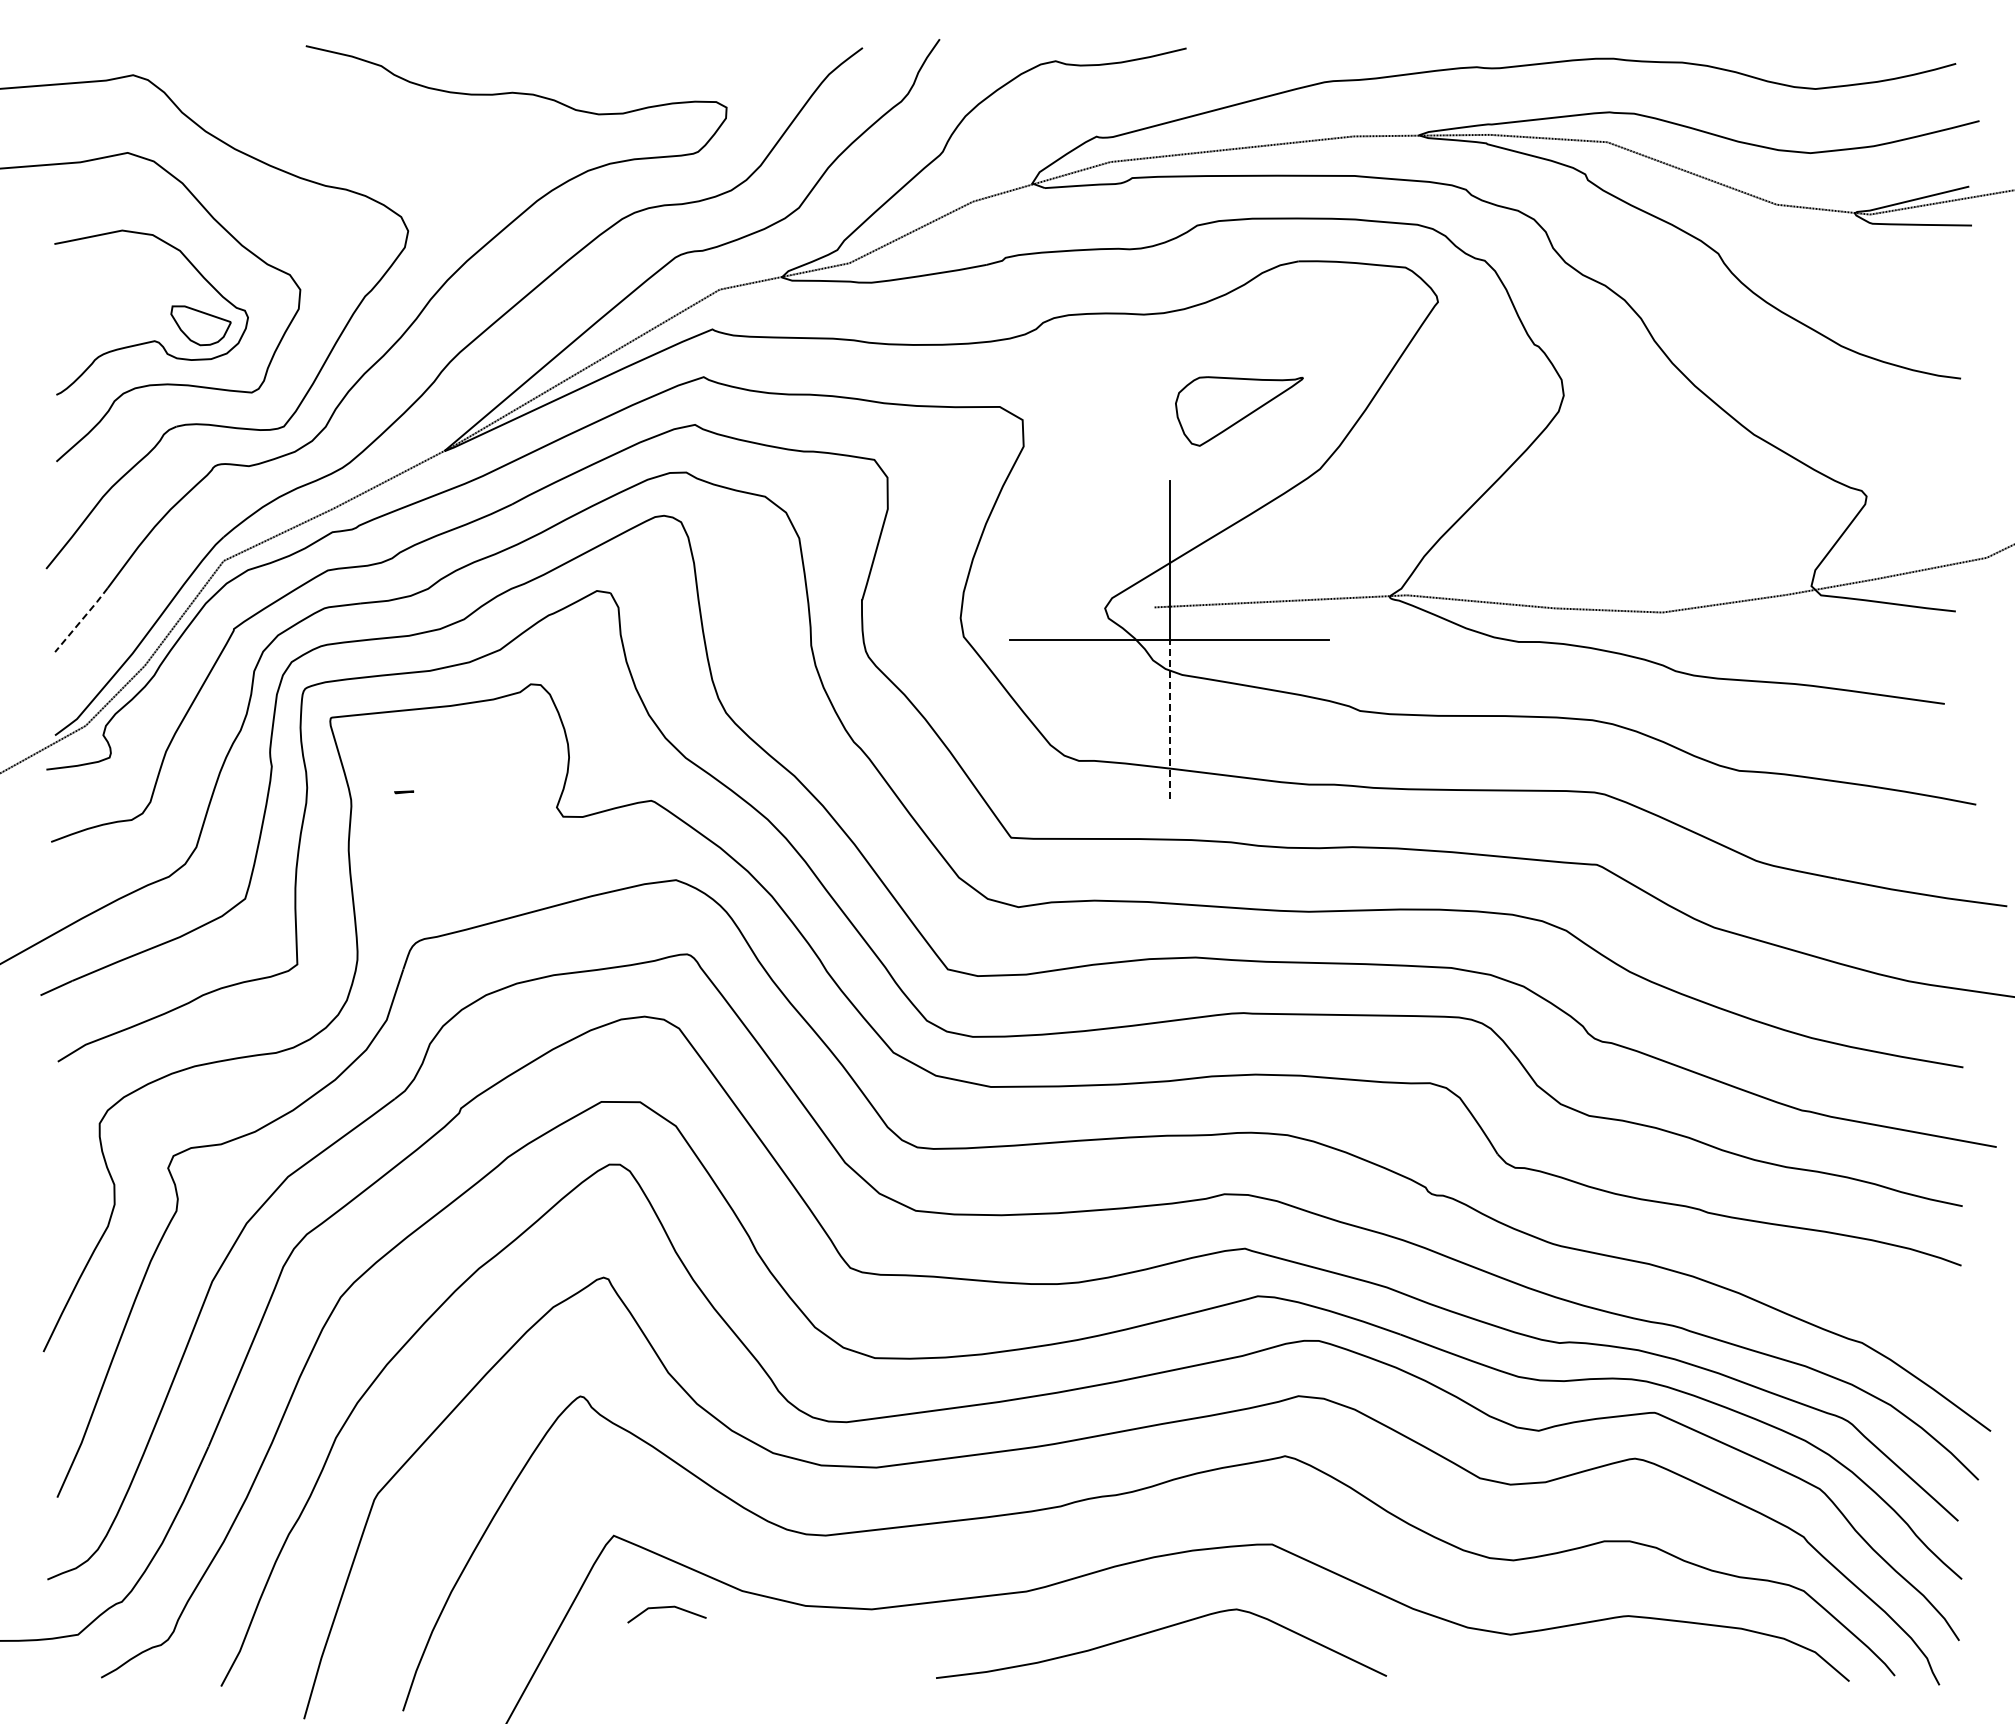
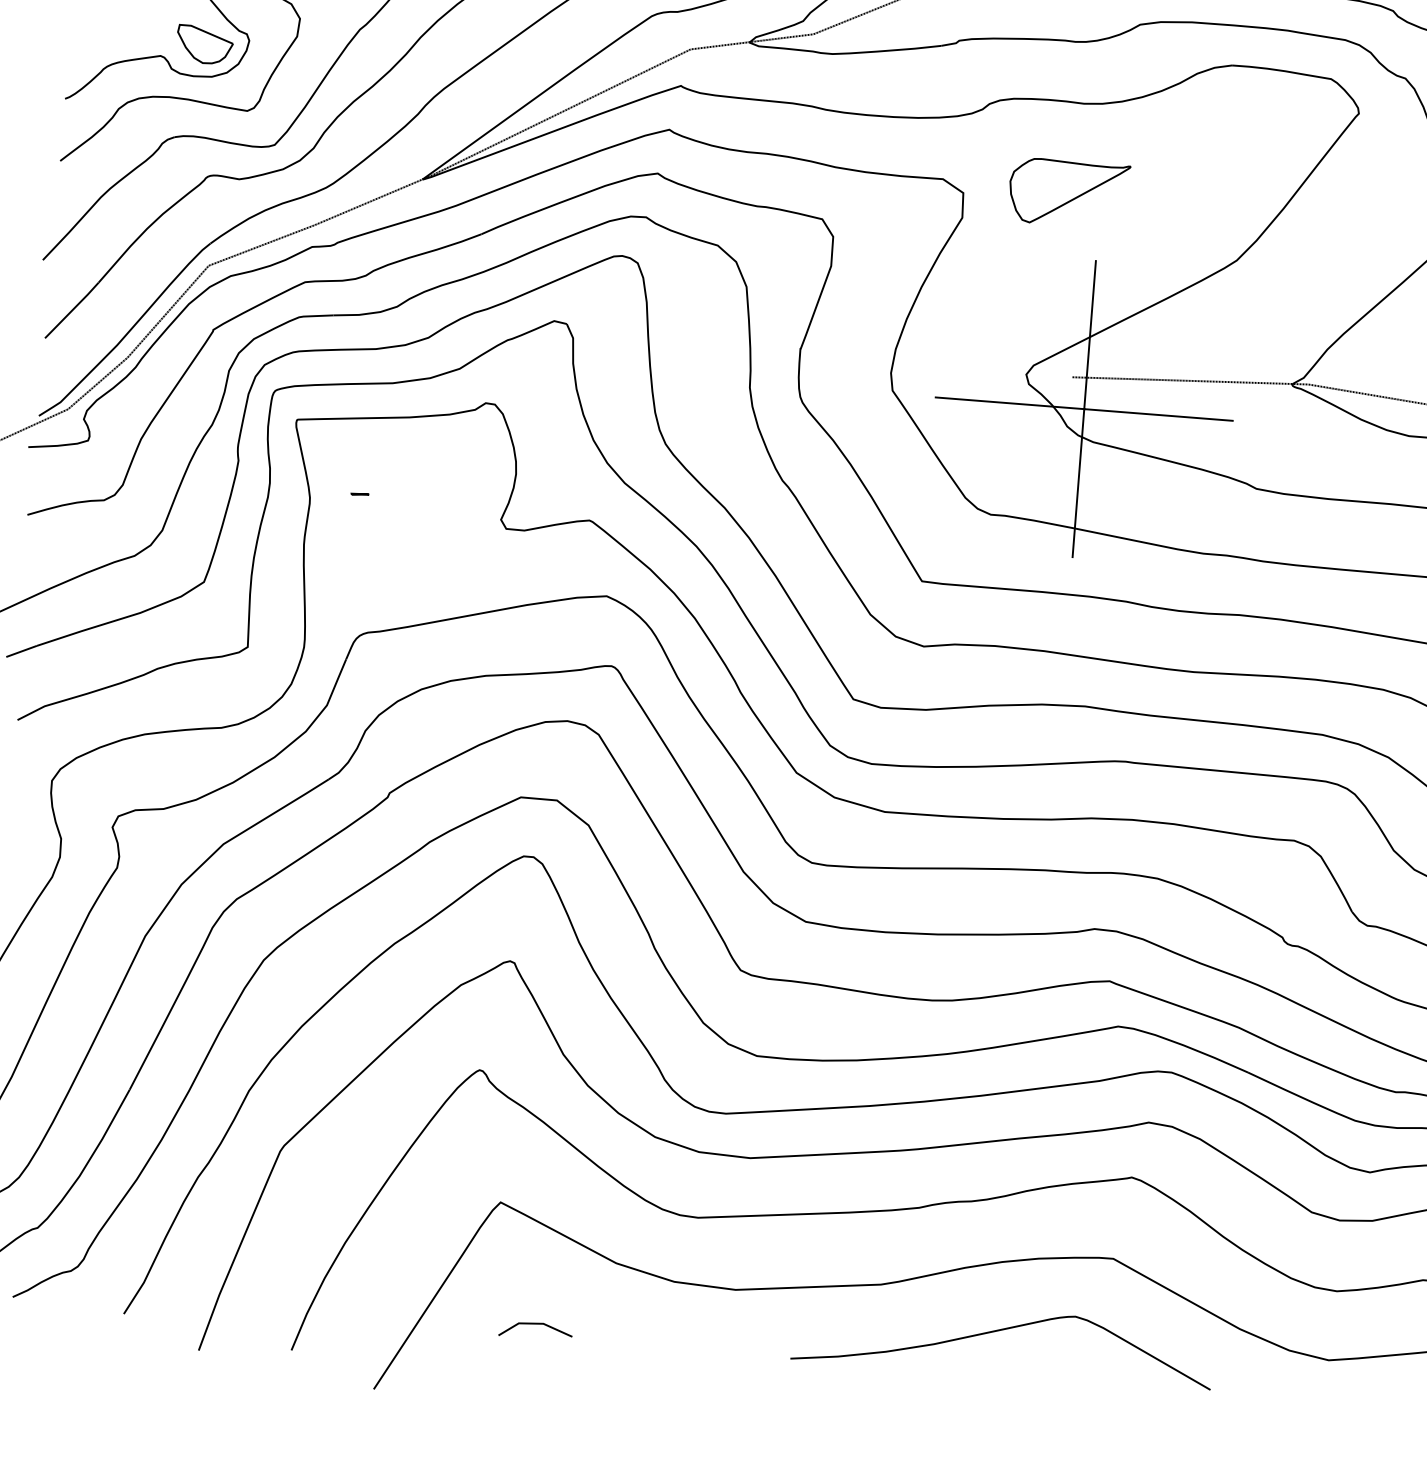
part: (1239, 411) -> (1069, 193), moved
line: (81, 620) -> (71, 310), dashed -> solid
line: (1169, 719) -> (1078, 482), dashed -> solid
line: (666, 1608) -> (535, 1324), moved

